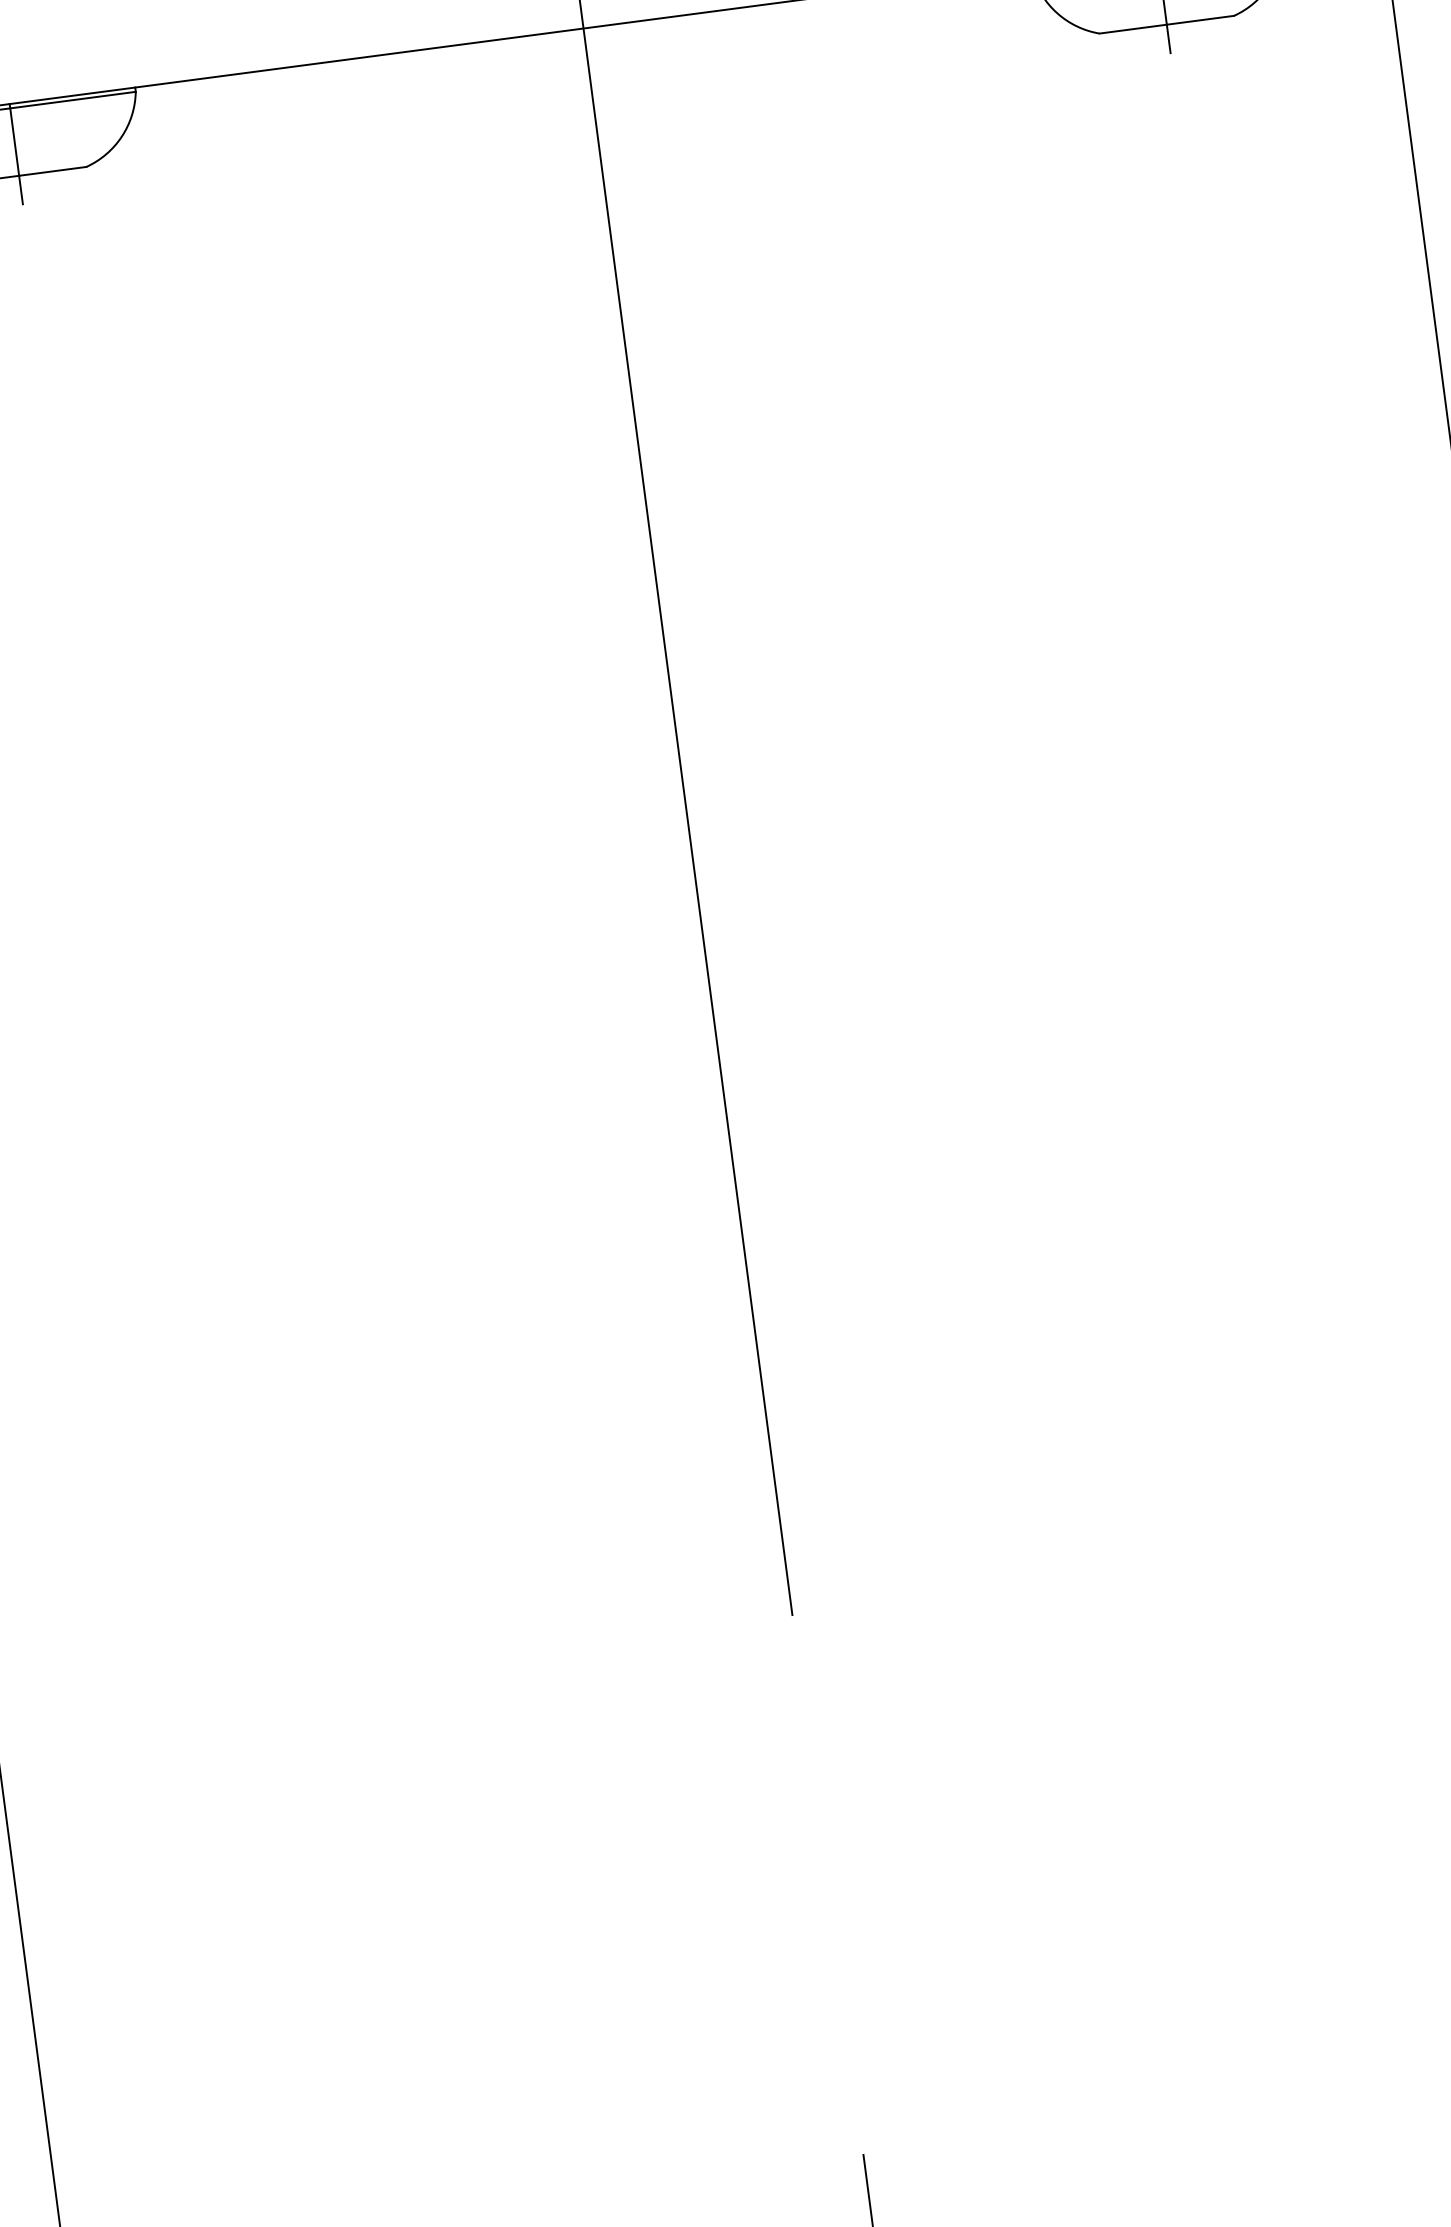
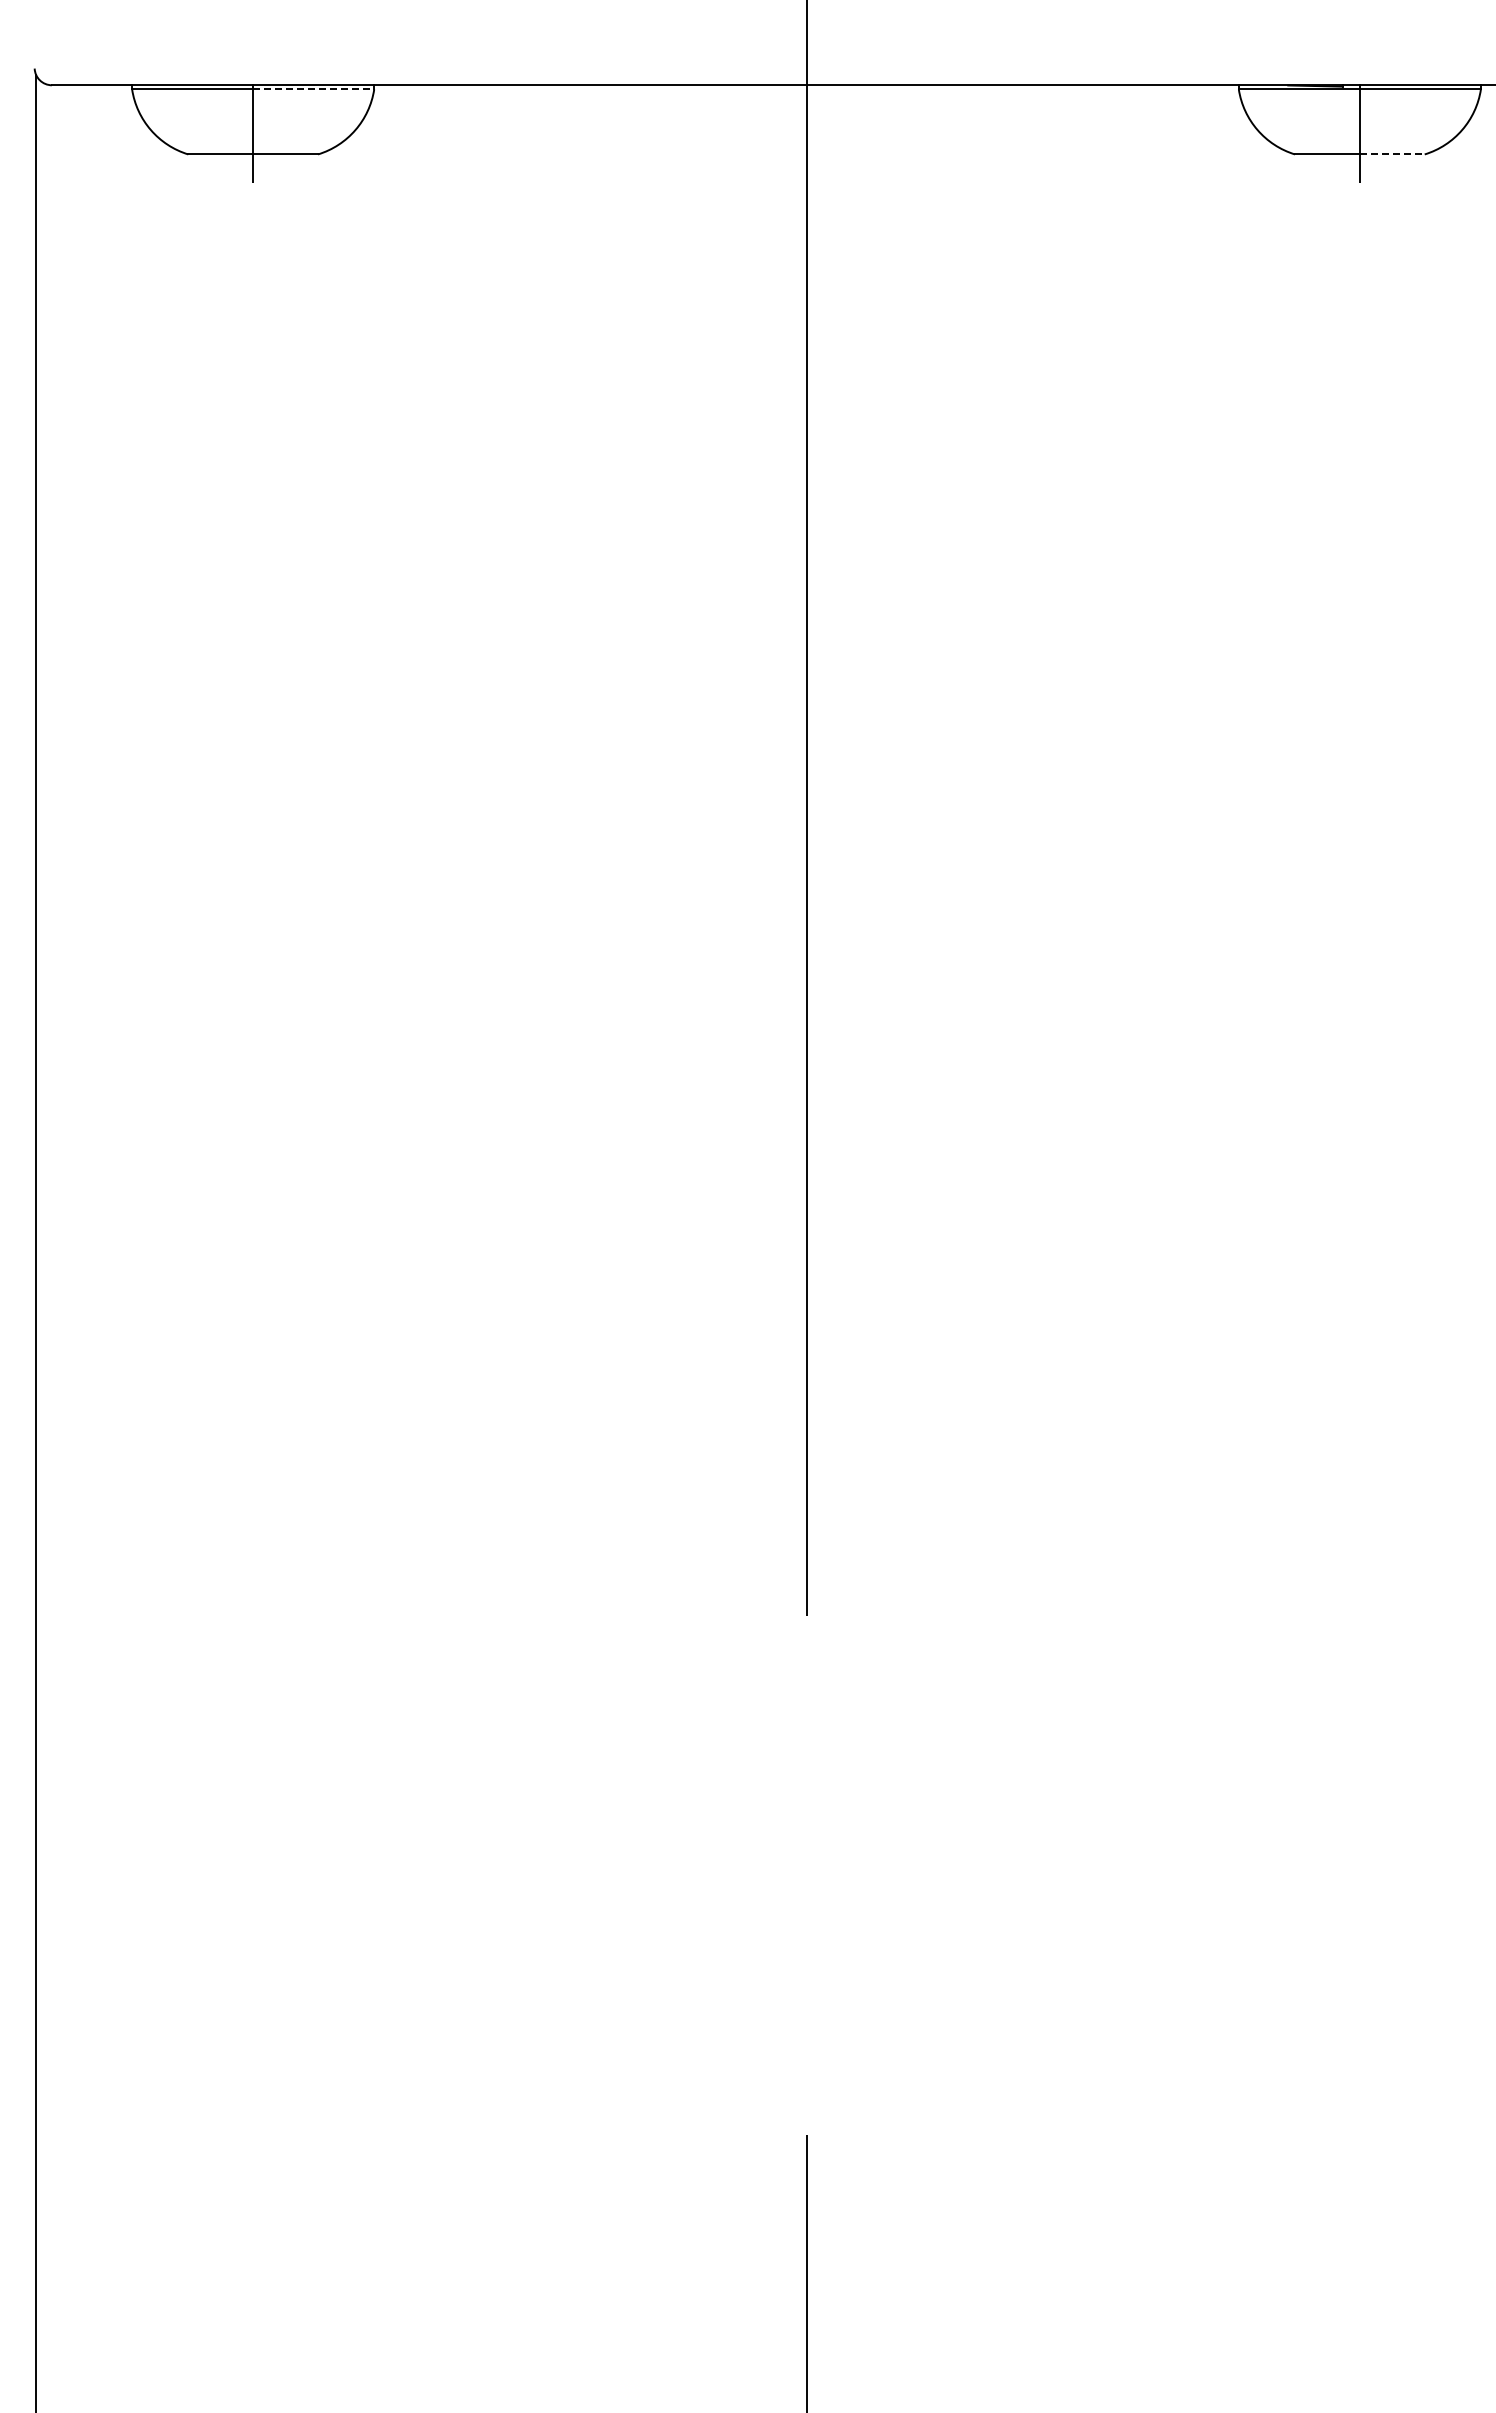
line: (1200, 20) -> (1392, 154), solid -> dashed
line: (73, 100) -> (314, 89), solid -> dashed

